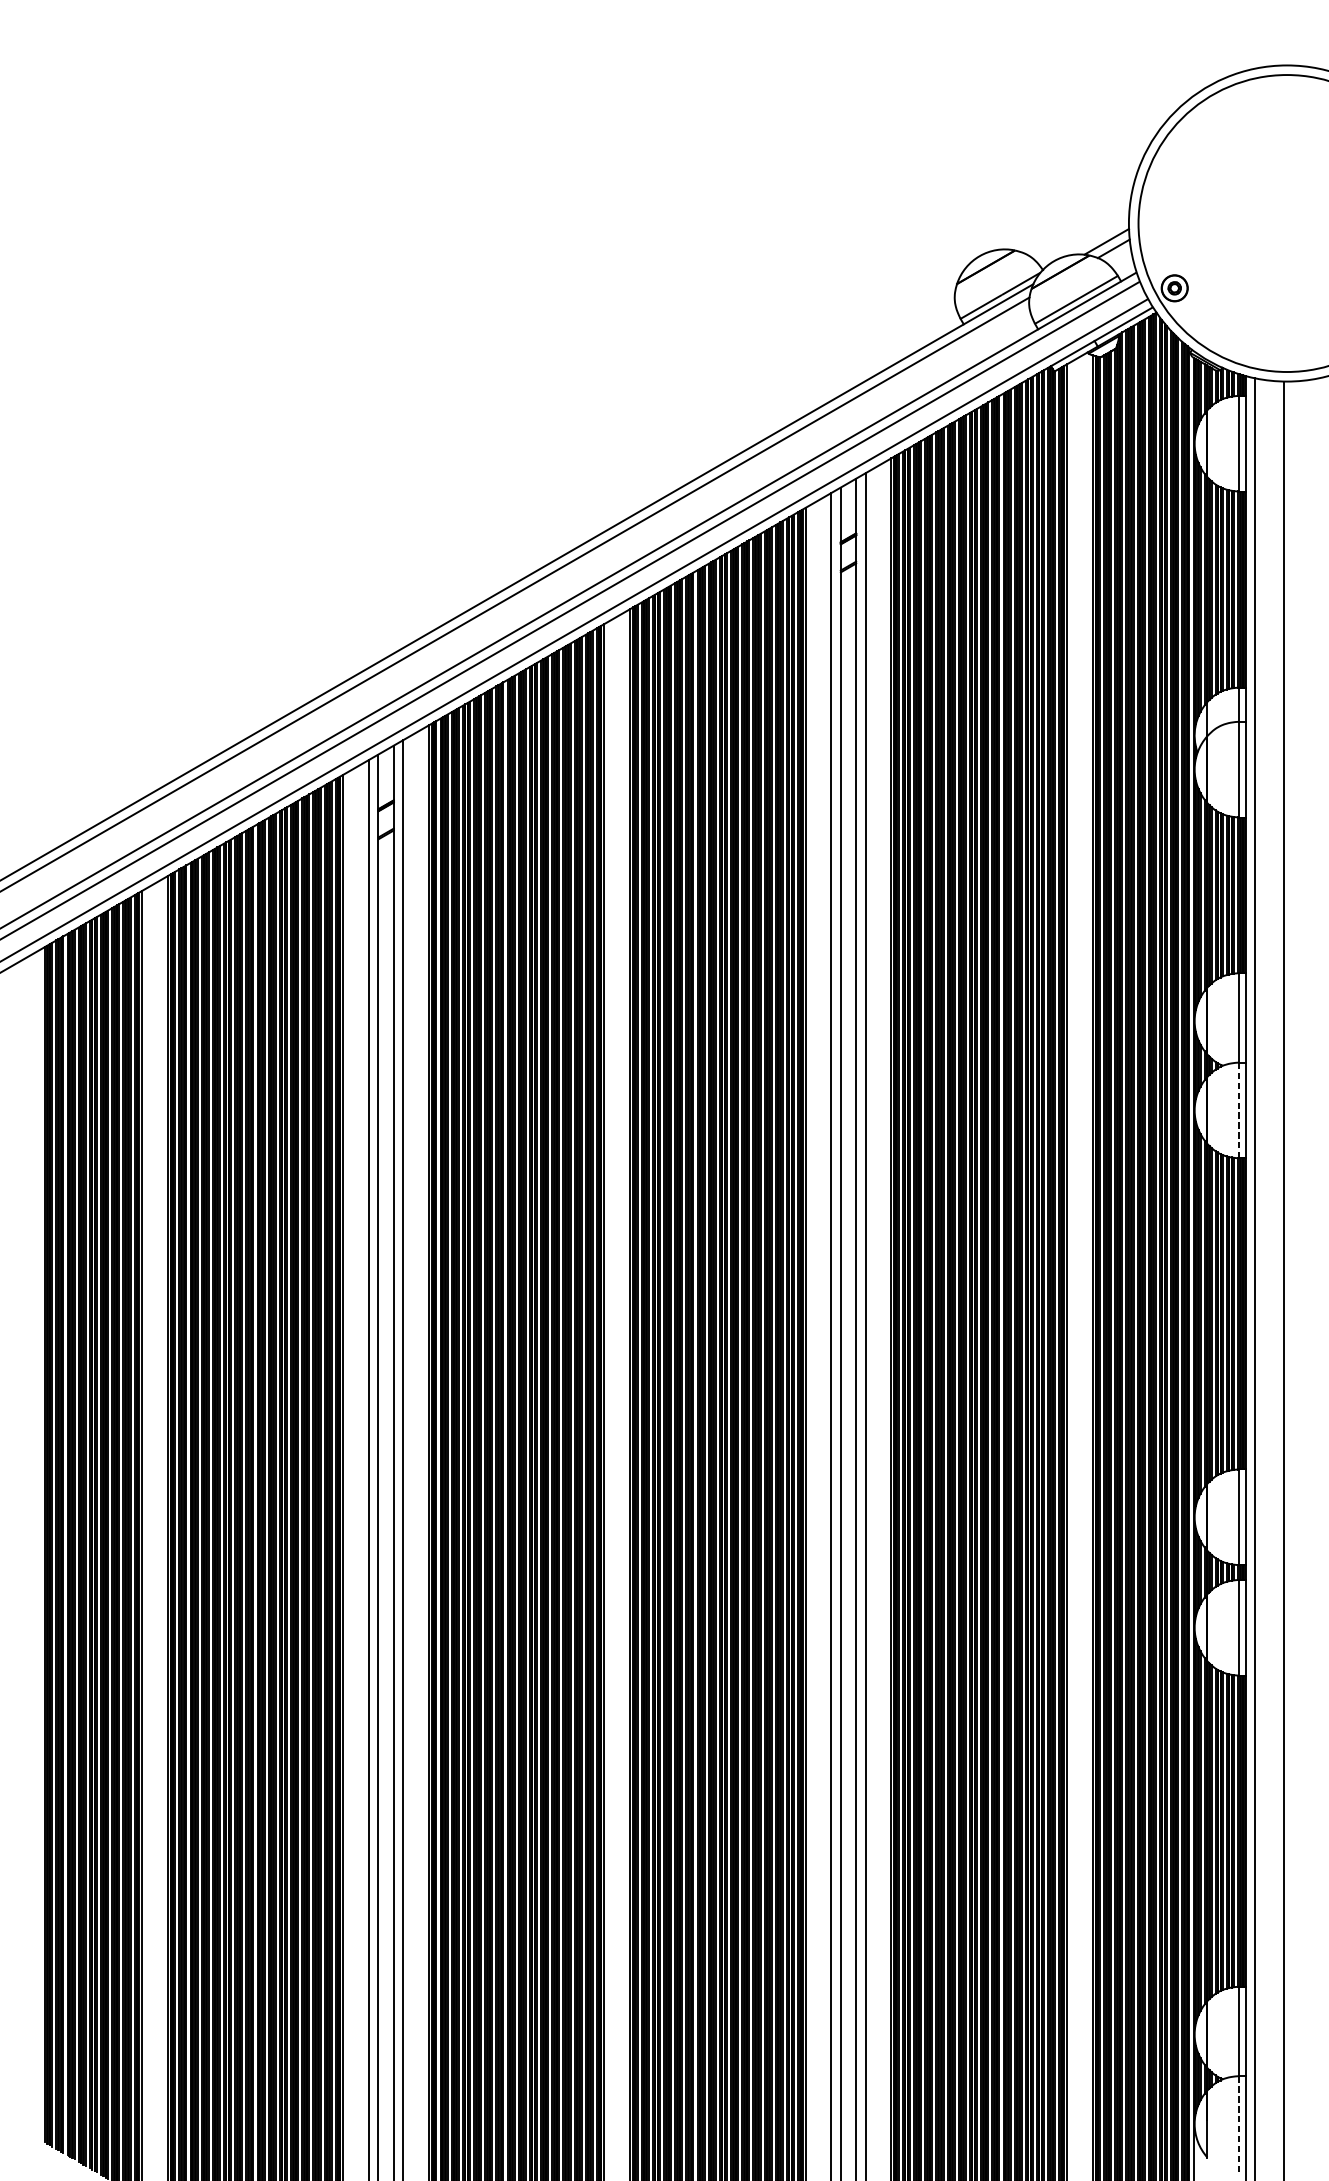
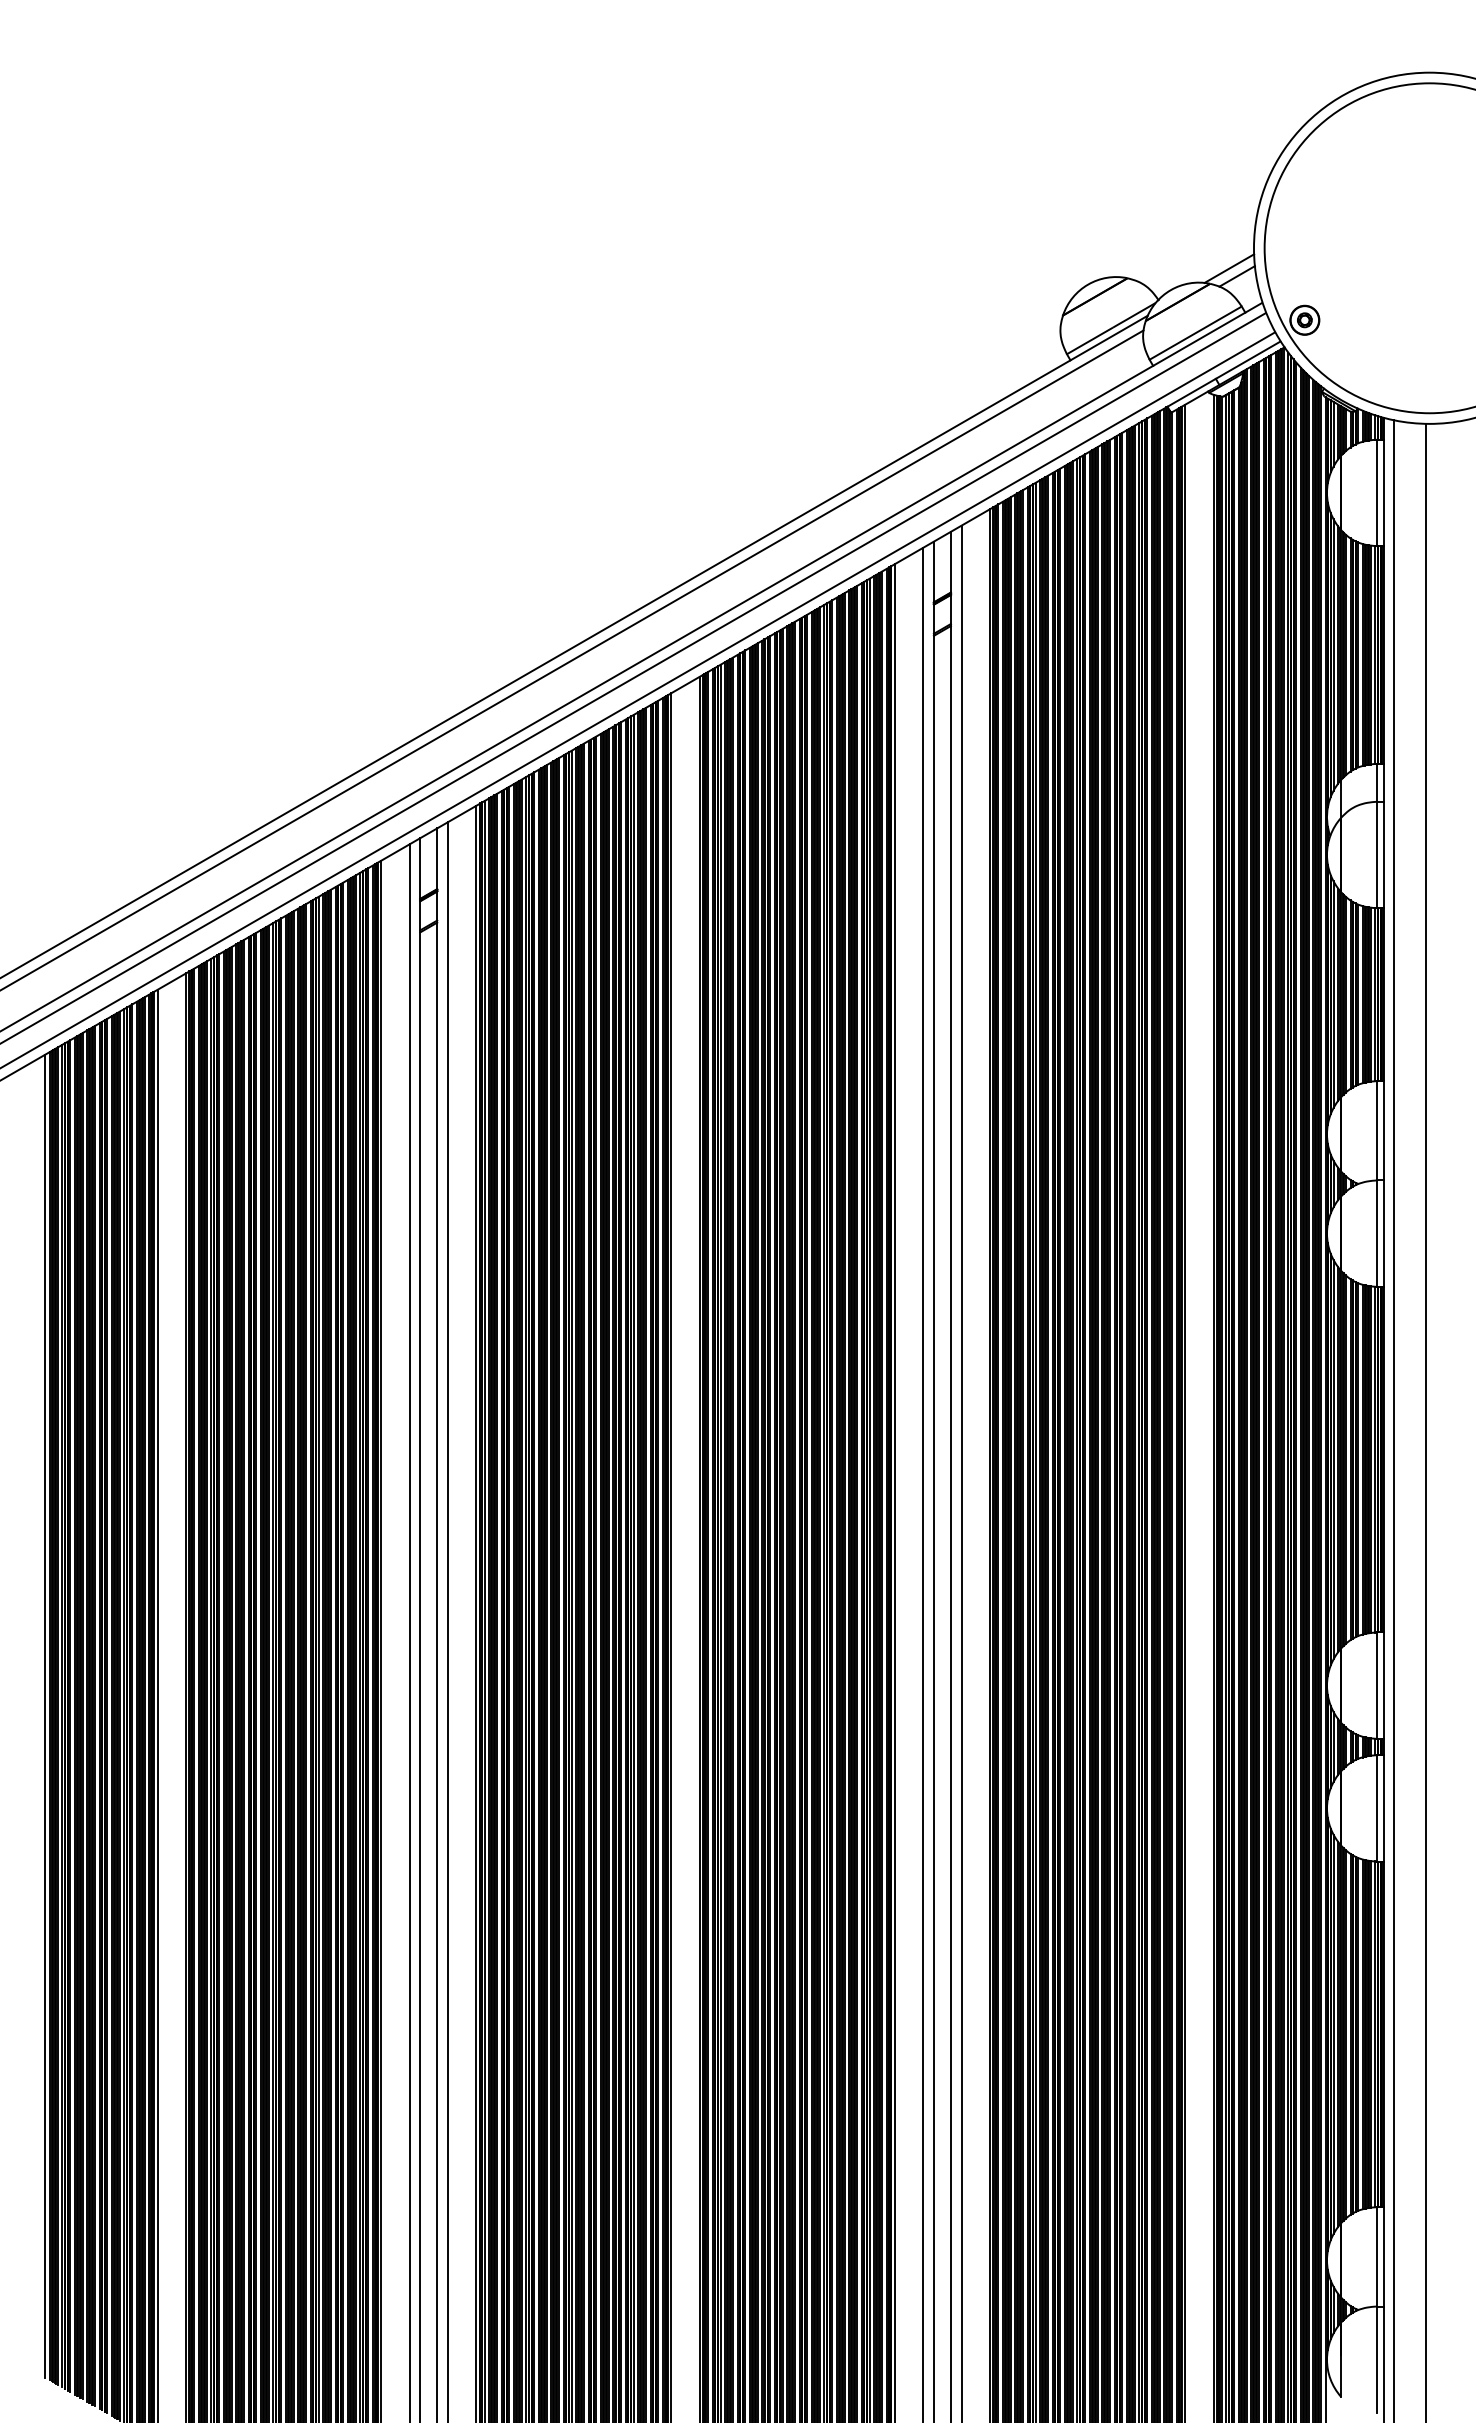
line: (1239, 1110) -> (1376, 1233), dashed -> solid
line: (41, 1544) -> (45, 1715), added
line: (1239, 2123) -> (1376, 2359), dashed -> solid

